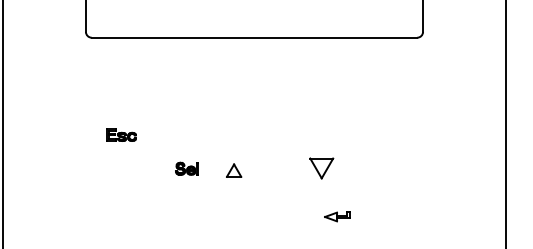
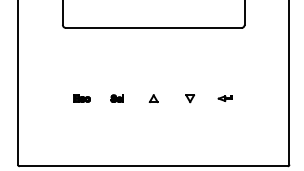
part: (120, 135) -> (81, 98), moved
part: (322, 168) -> (190, 98), size x0.62
part: (233, 170) -> (153, 98), moved
part: (335, 216) -> (224, 98), moved

